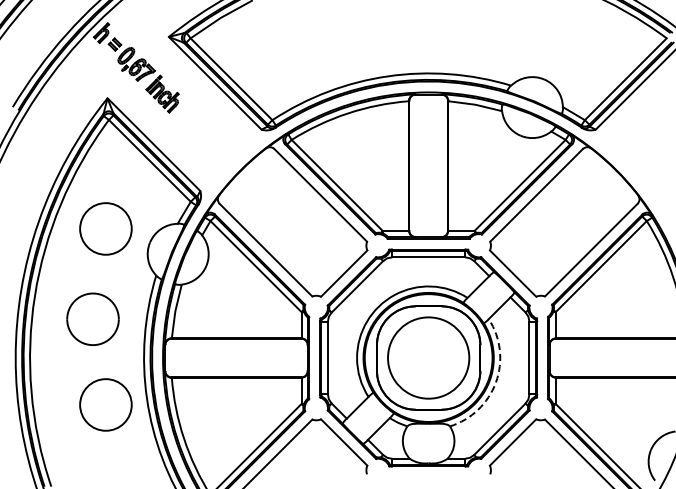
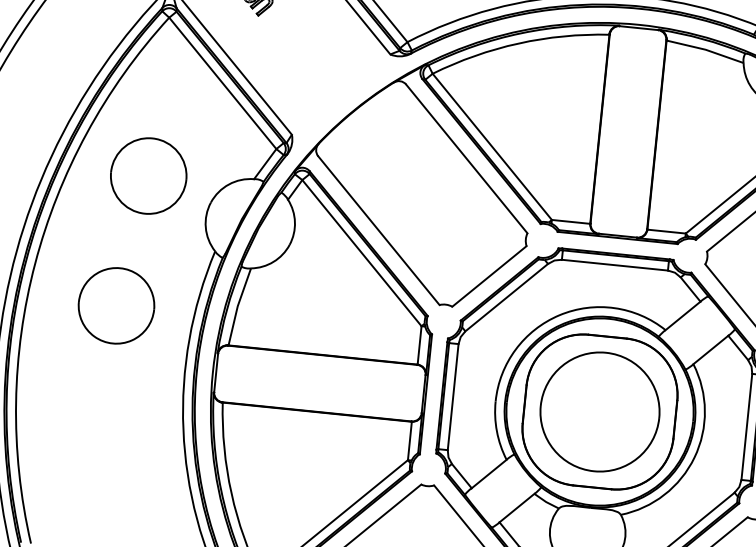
arc: (495, 382) -> (693, 457), dashed -> solid
part: (105, 404) -> (122, 431), removed

